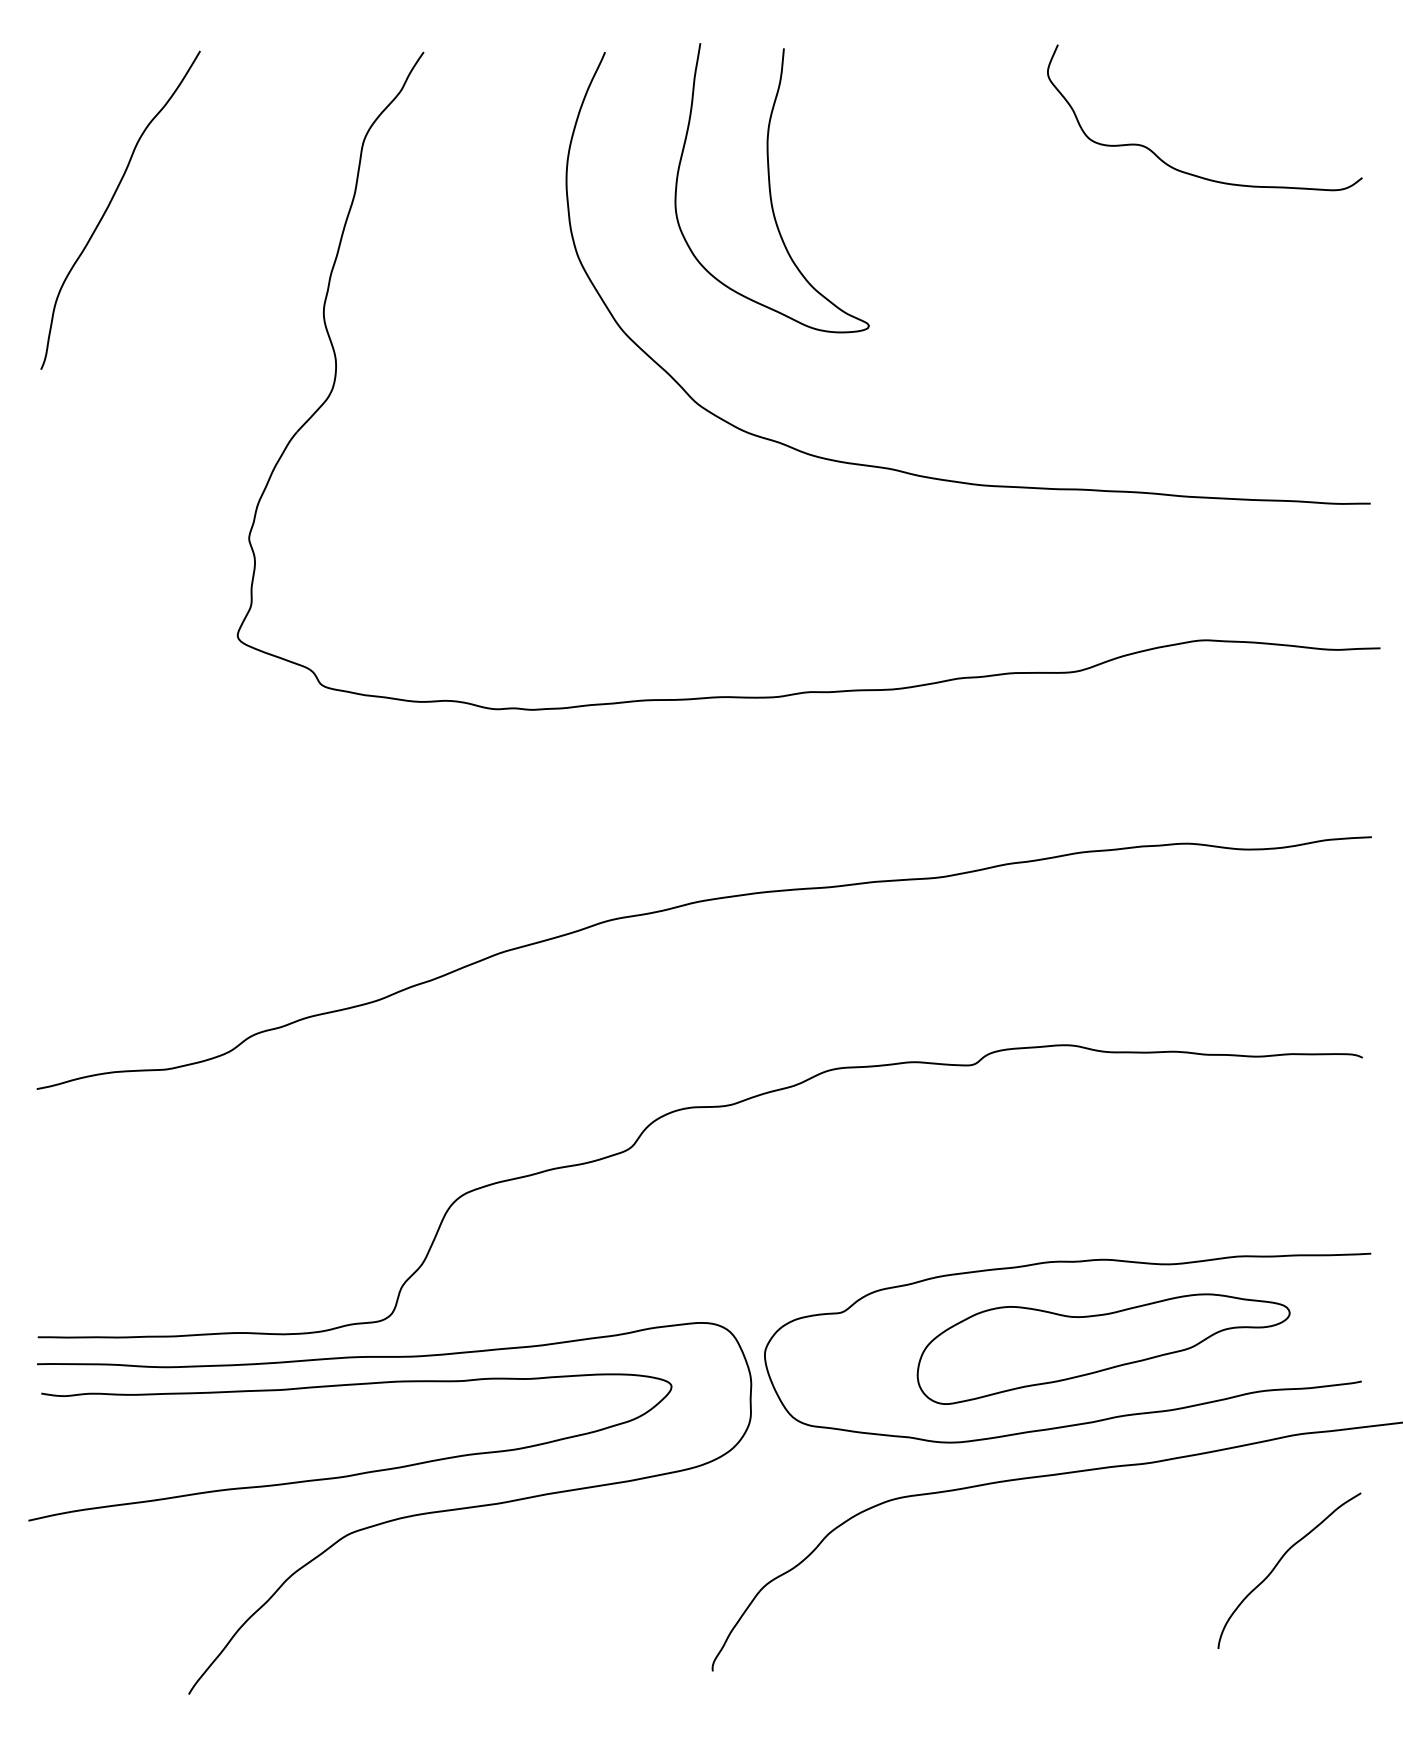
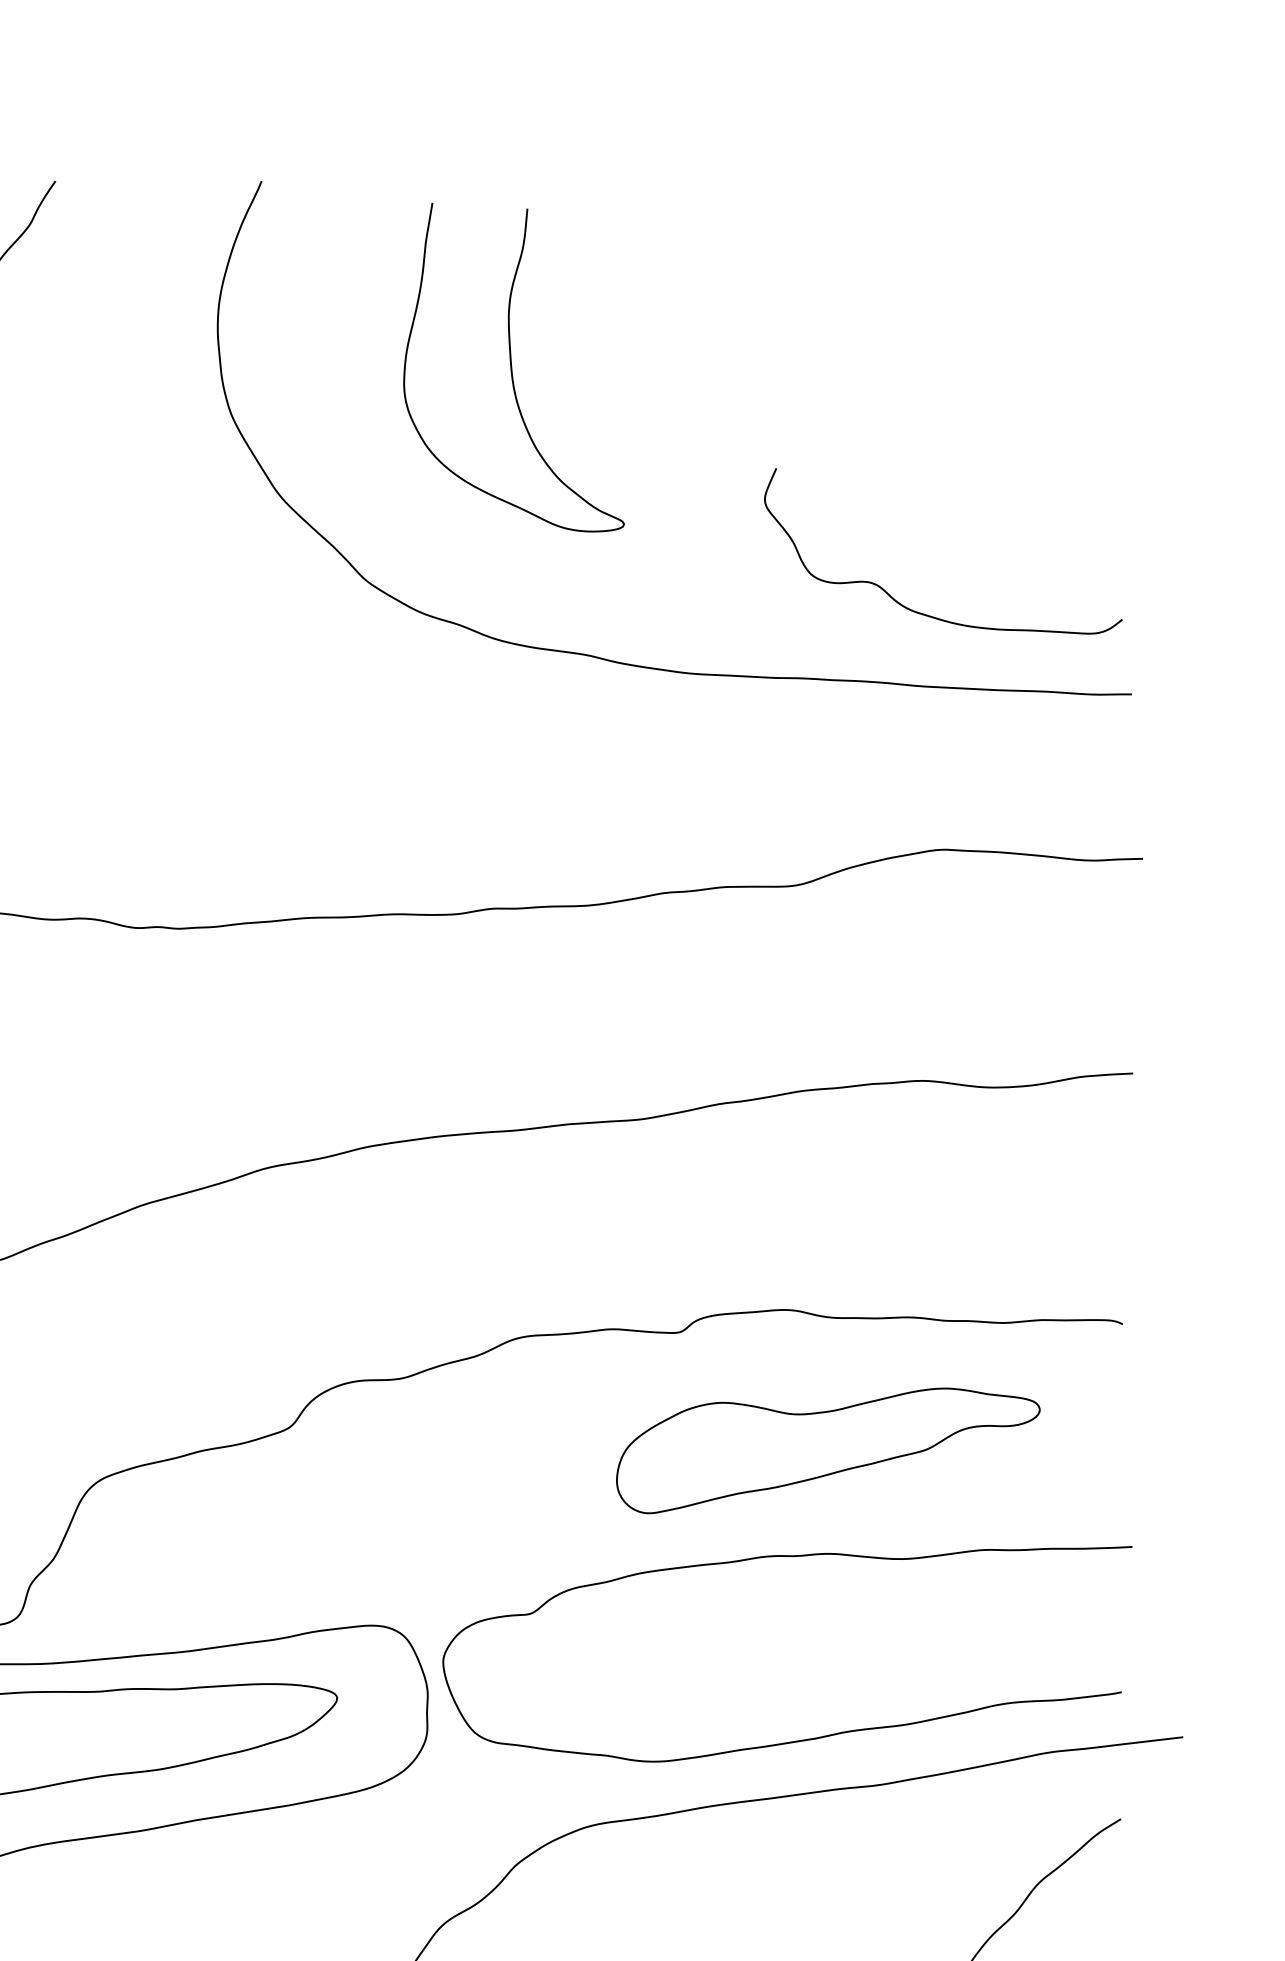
curve: (1185, 171) -> (921, 612), moved
curve: (770, 188) -> (512, 367), moved
part: (1103, 1348) -> (828, 1450), moved

